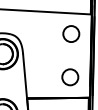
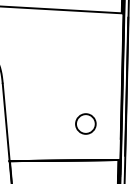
circle: (71, 33) -> (87, 46), removed
circle: (70, 77) -> (86, 124), size x0.7

